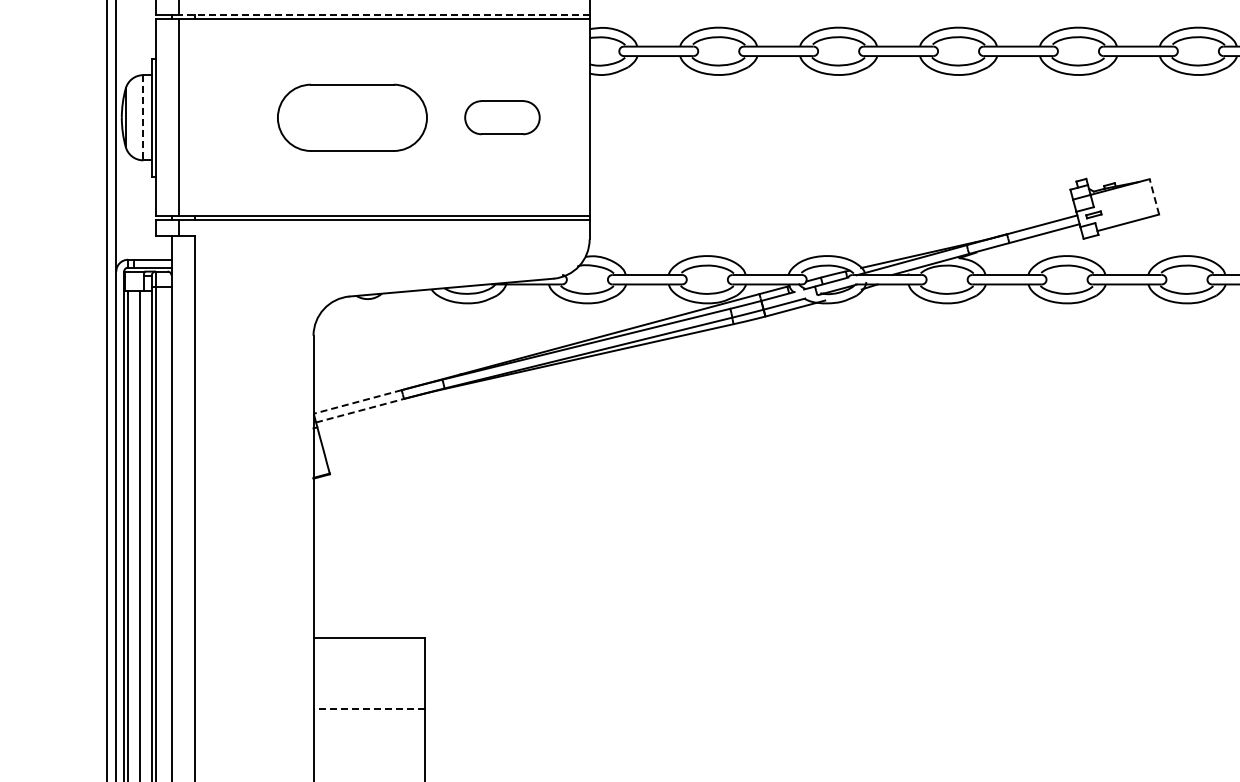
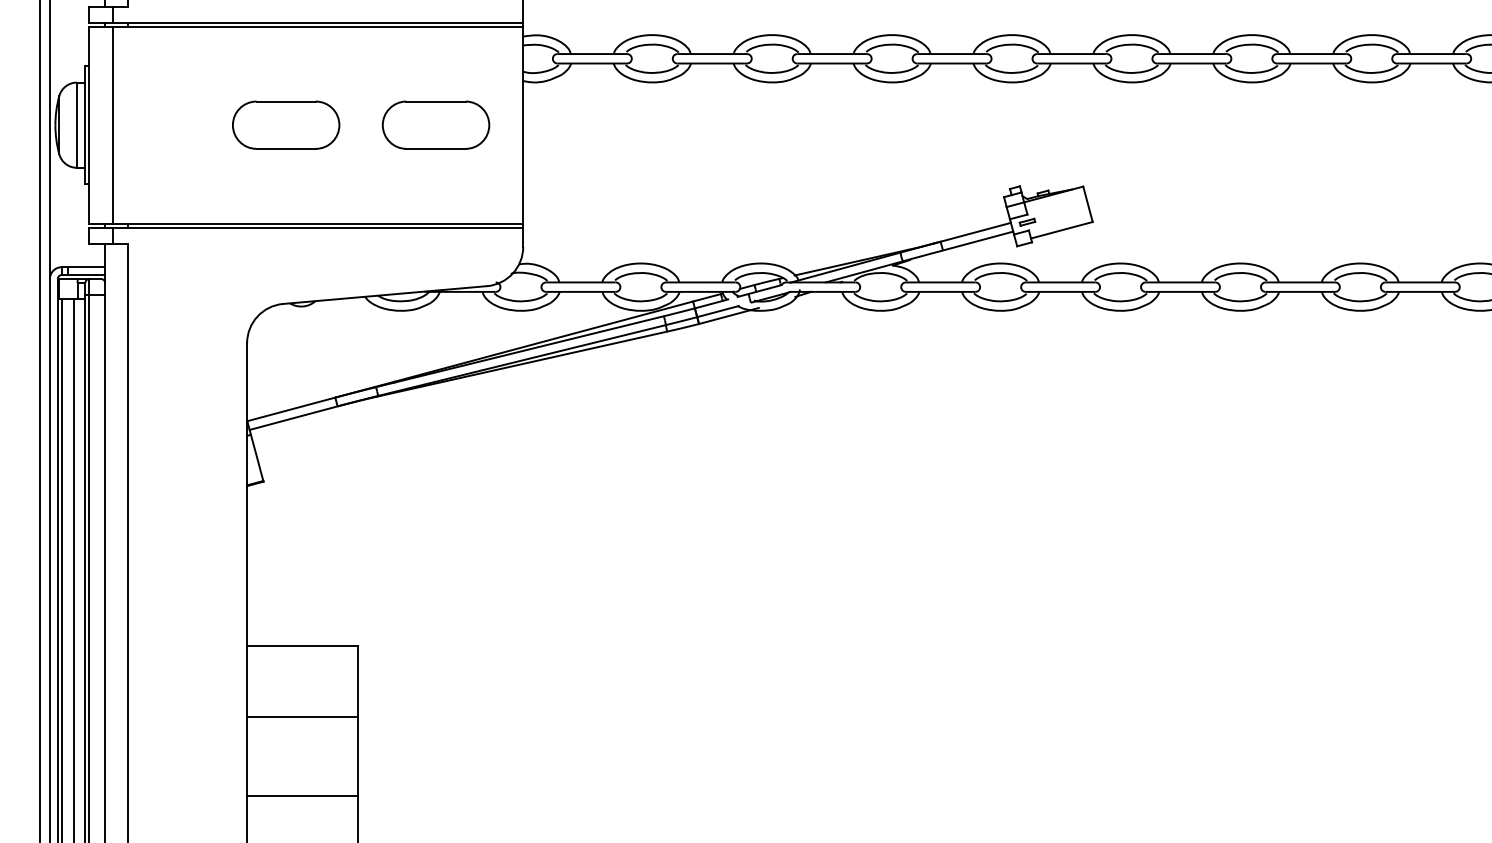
line: (383, 15) -> (317, 22), dashed -> solid
part: (352, 117) -> (286, 124), size x0.71
part: (501, 117) -> (435, 124), size x1.43
line: (142, 118) -> (76, 125), dashed -> solid
line: (1153, 196) -> (1087, 203), dashed -> solid
line: (357, 402) -> (291, 409), dashed -> solid
line: (359, 411) -> (293, 418), dashed -> solid
line: (368, 709) -> (302, 716), dashed -> solid

